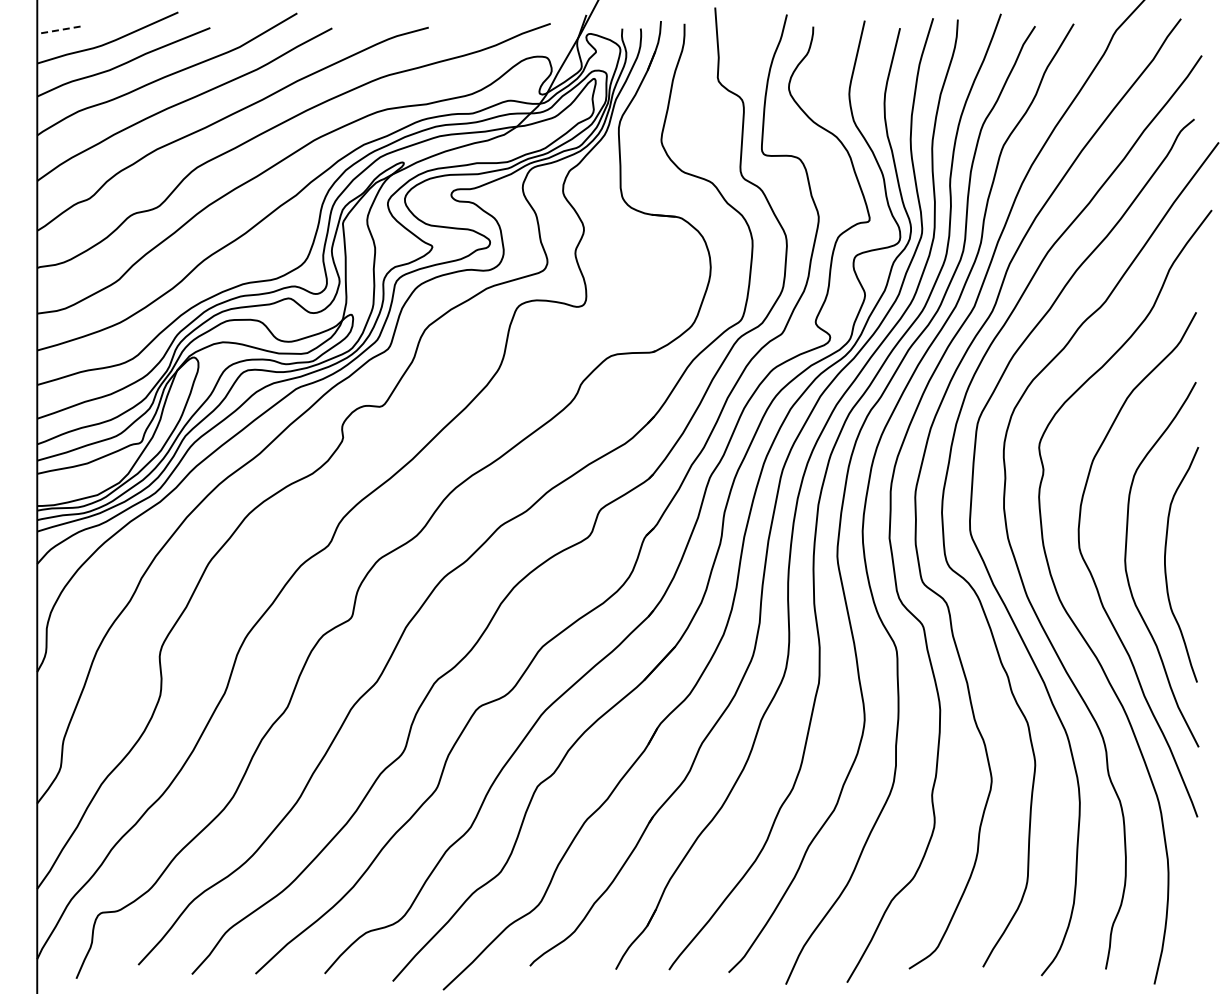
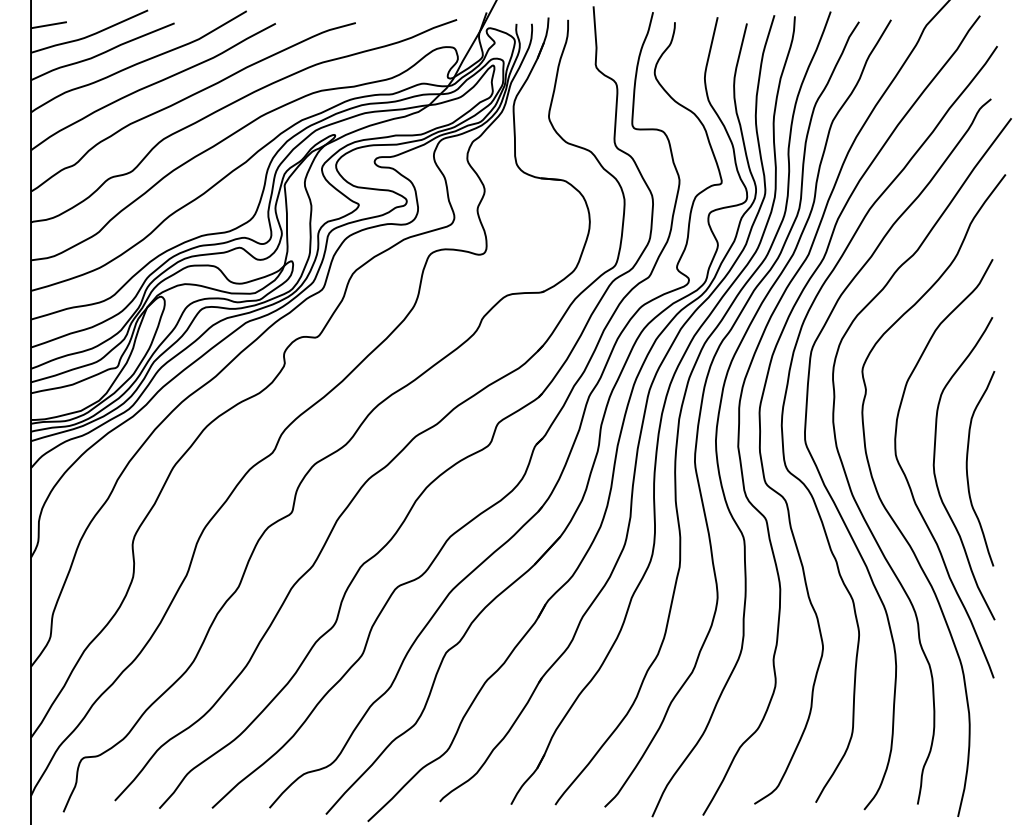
line: (58, 30) -> (48, 25), dashed -> solid

